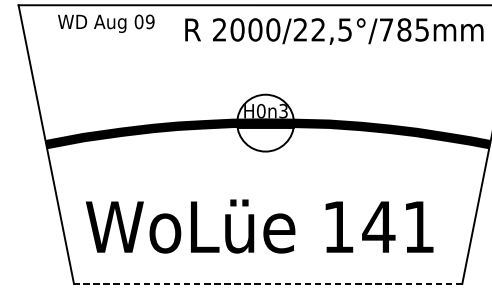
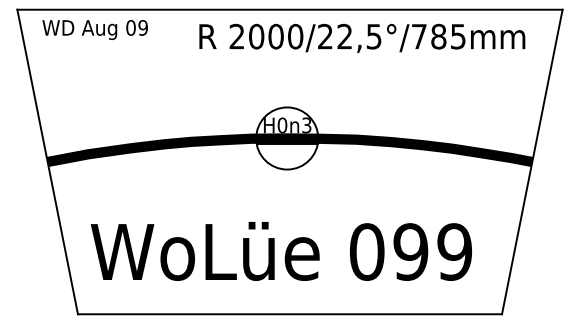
text: (105, 23) -> (94, 29), moved
text: (378, 226) -> (410, 251), 141 -> 099
line: (267, 284) -> (289, 314), dashed -> solid

